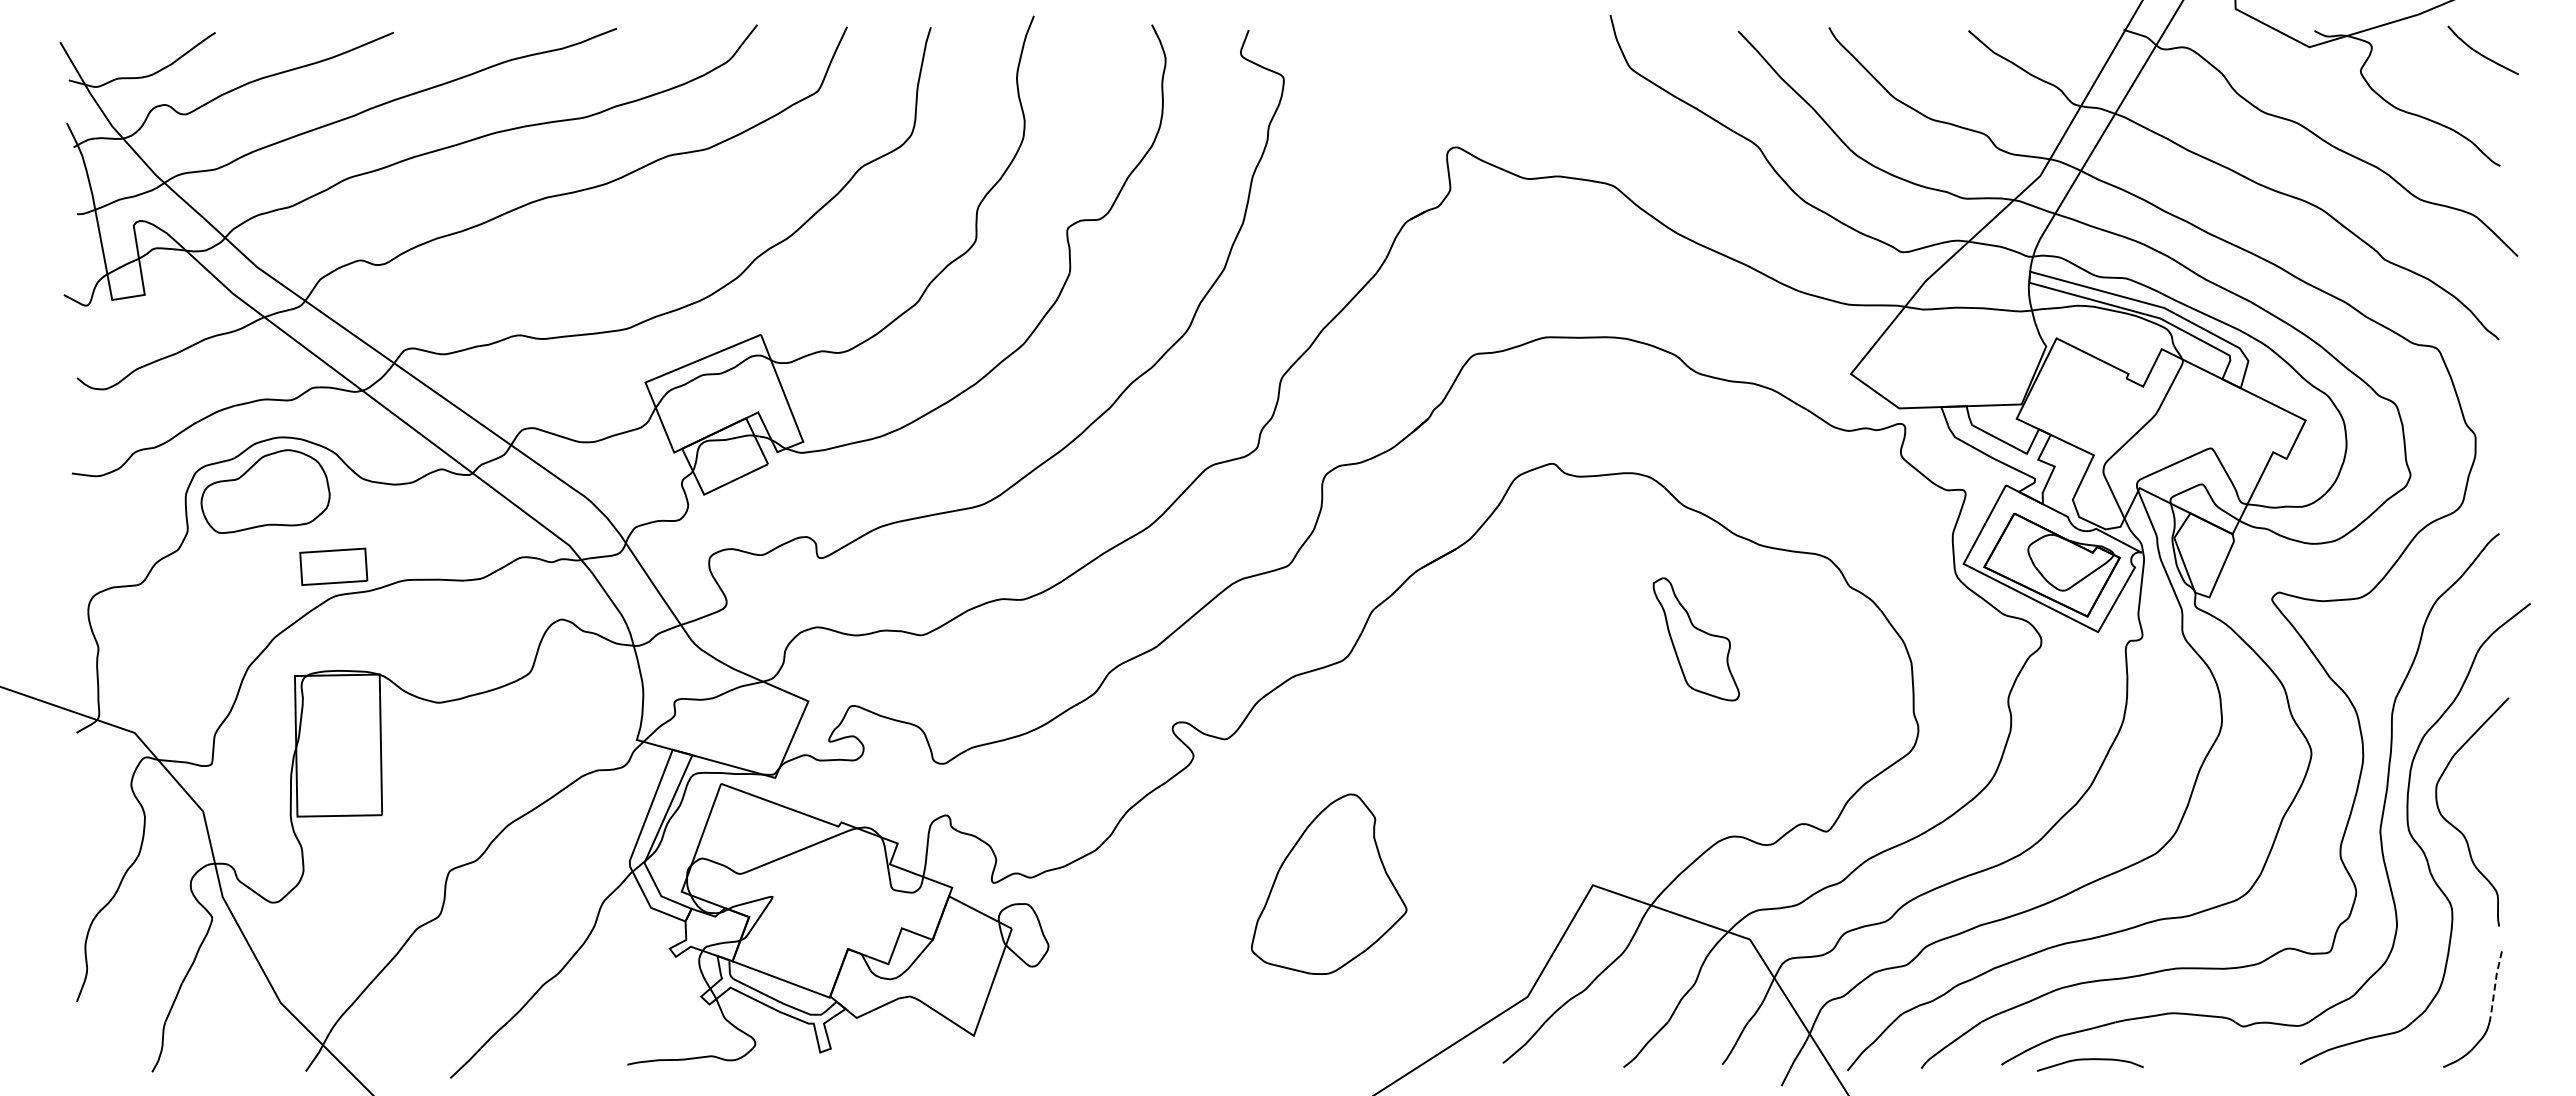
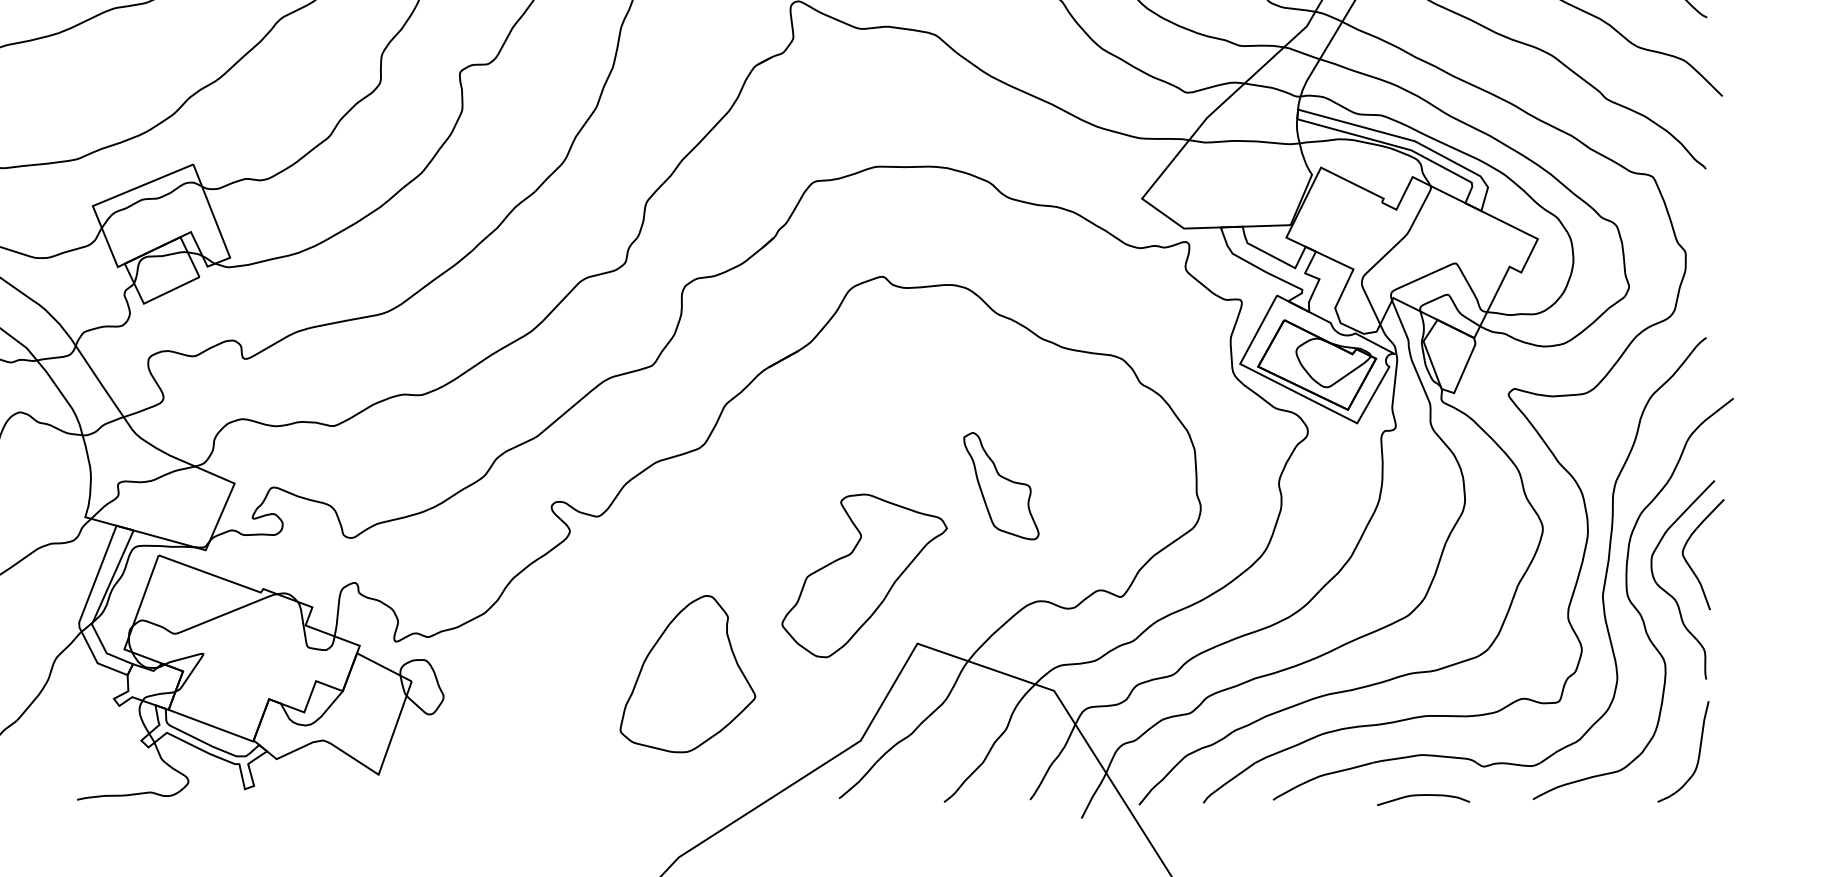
part: (1696, 639) -> (1001, 486), moved
curve: (2479, 793) -> (1689, 563), added
part: (1531, 807) -> (864, 575), added
part: (1329, 883) -> (688, 673), moved
line: (2494, 986) -> (1702, 731), dashed -> solid
curve: (2089, 1060) -> (1422, 796), moved

